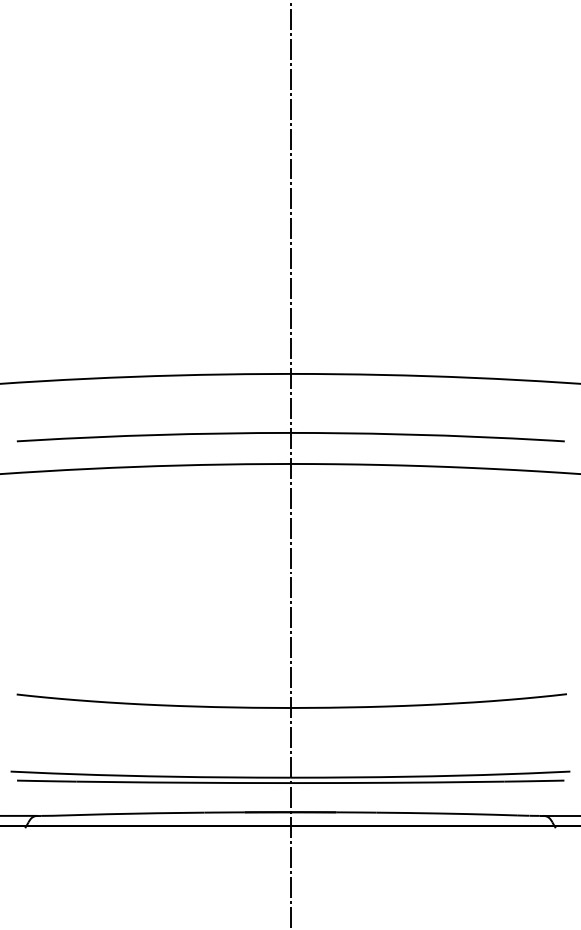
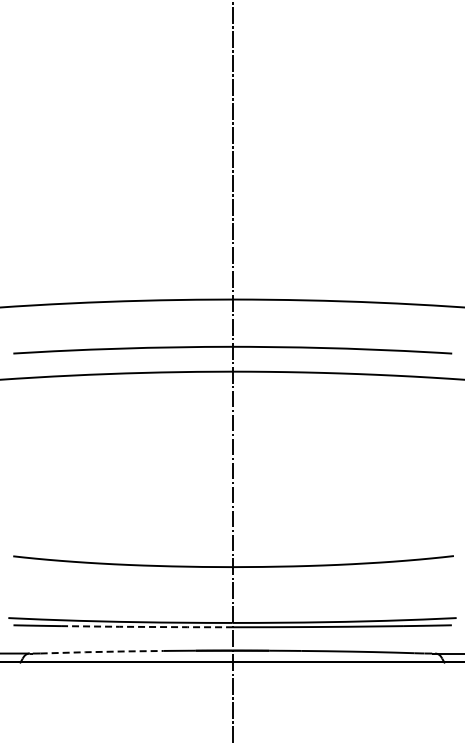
line: (184, 782) -> (147, 626), solid -> dashed
line: (129, 813) -> (103, 651), solid -> dashed

